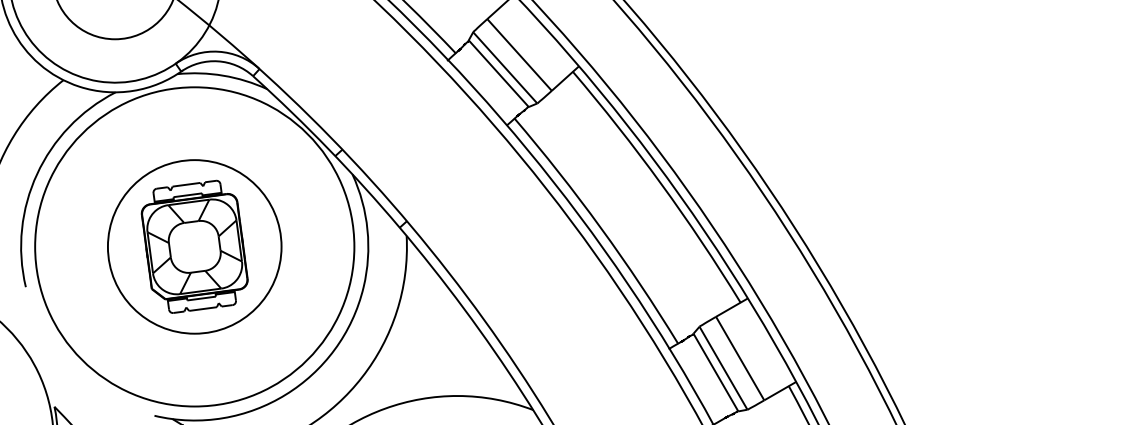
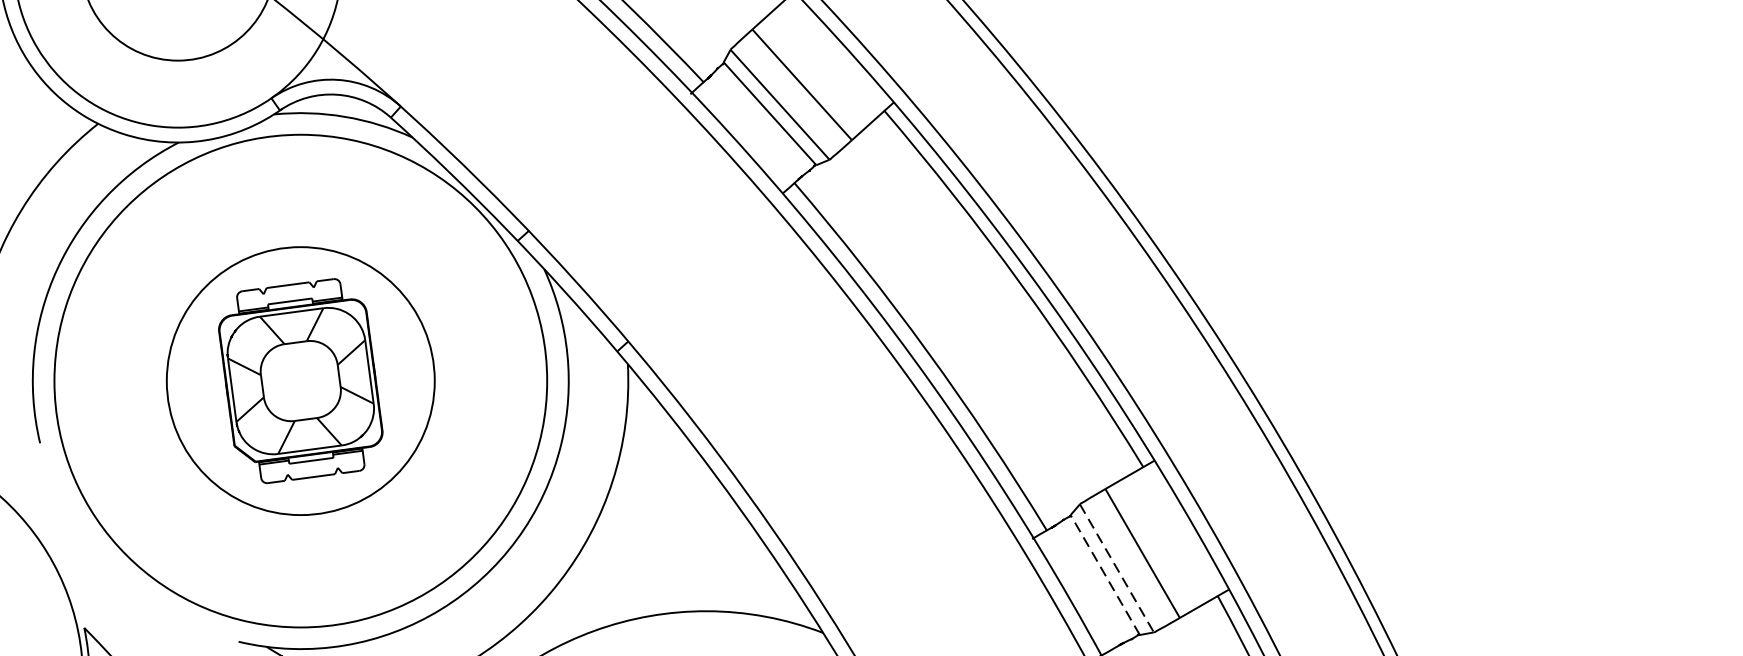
line: (723, 368) -> (1116, 568), solid -> dashed
line: (715, 372) -> (1104, 574), solid -> dashed

